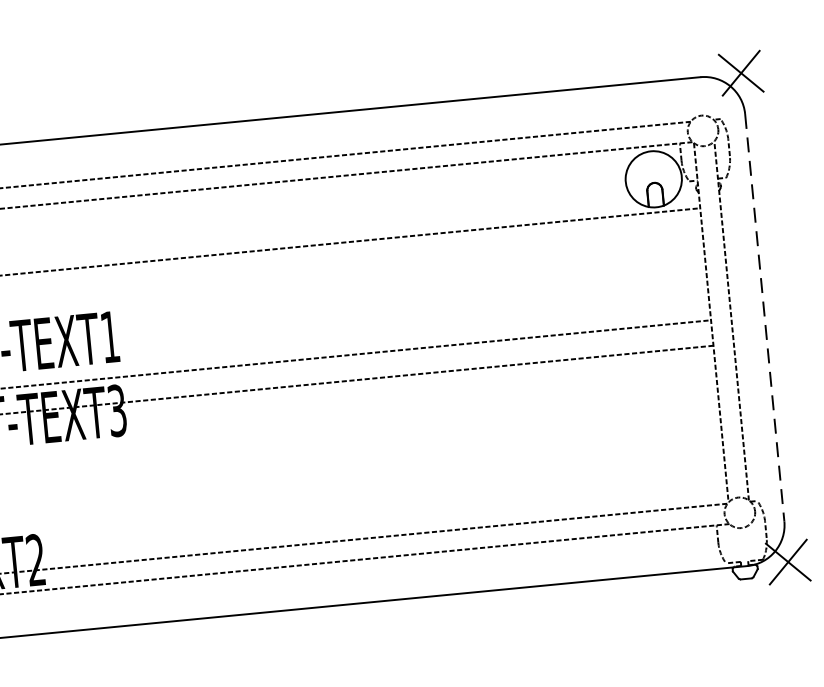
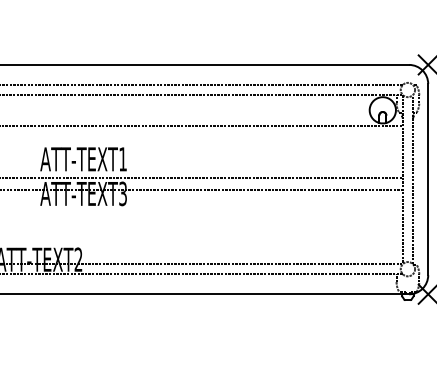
line: (765, 317) -> (428, 179), dashed -> solid

